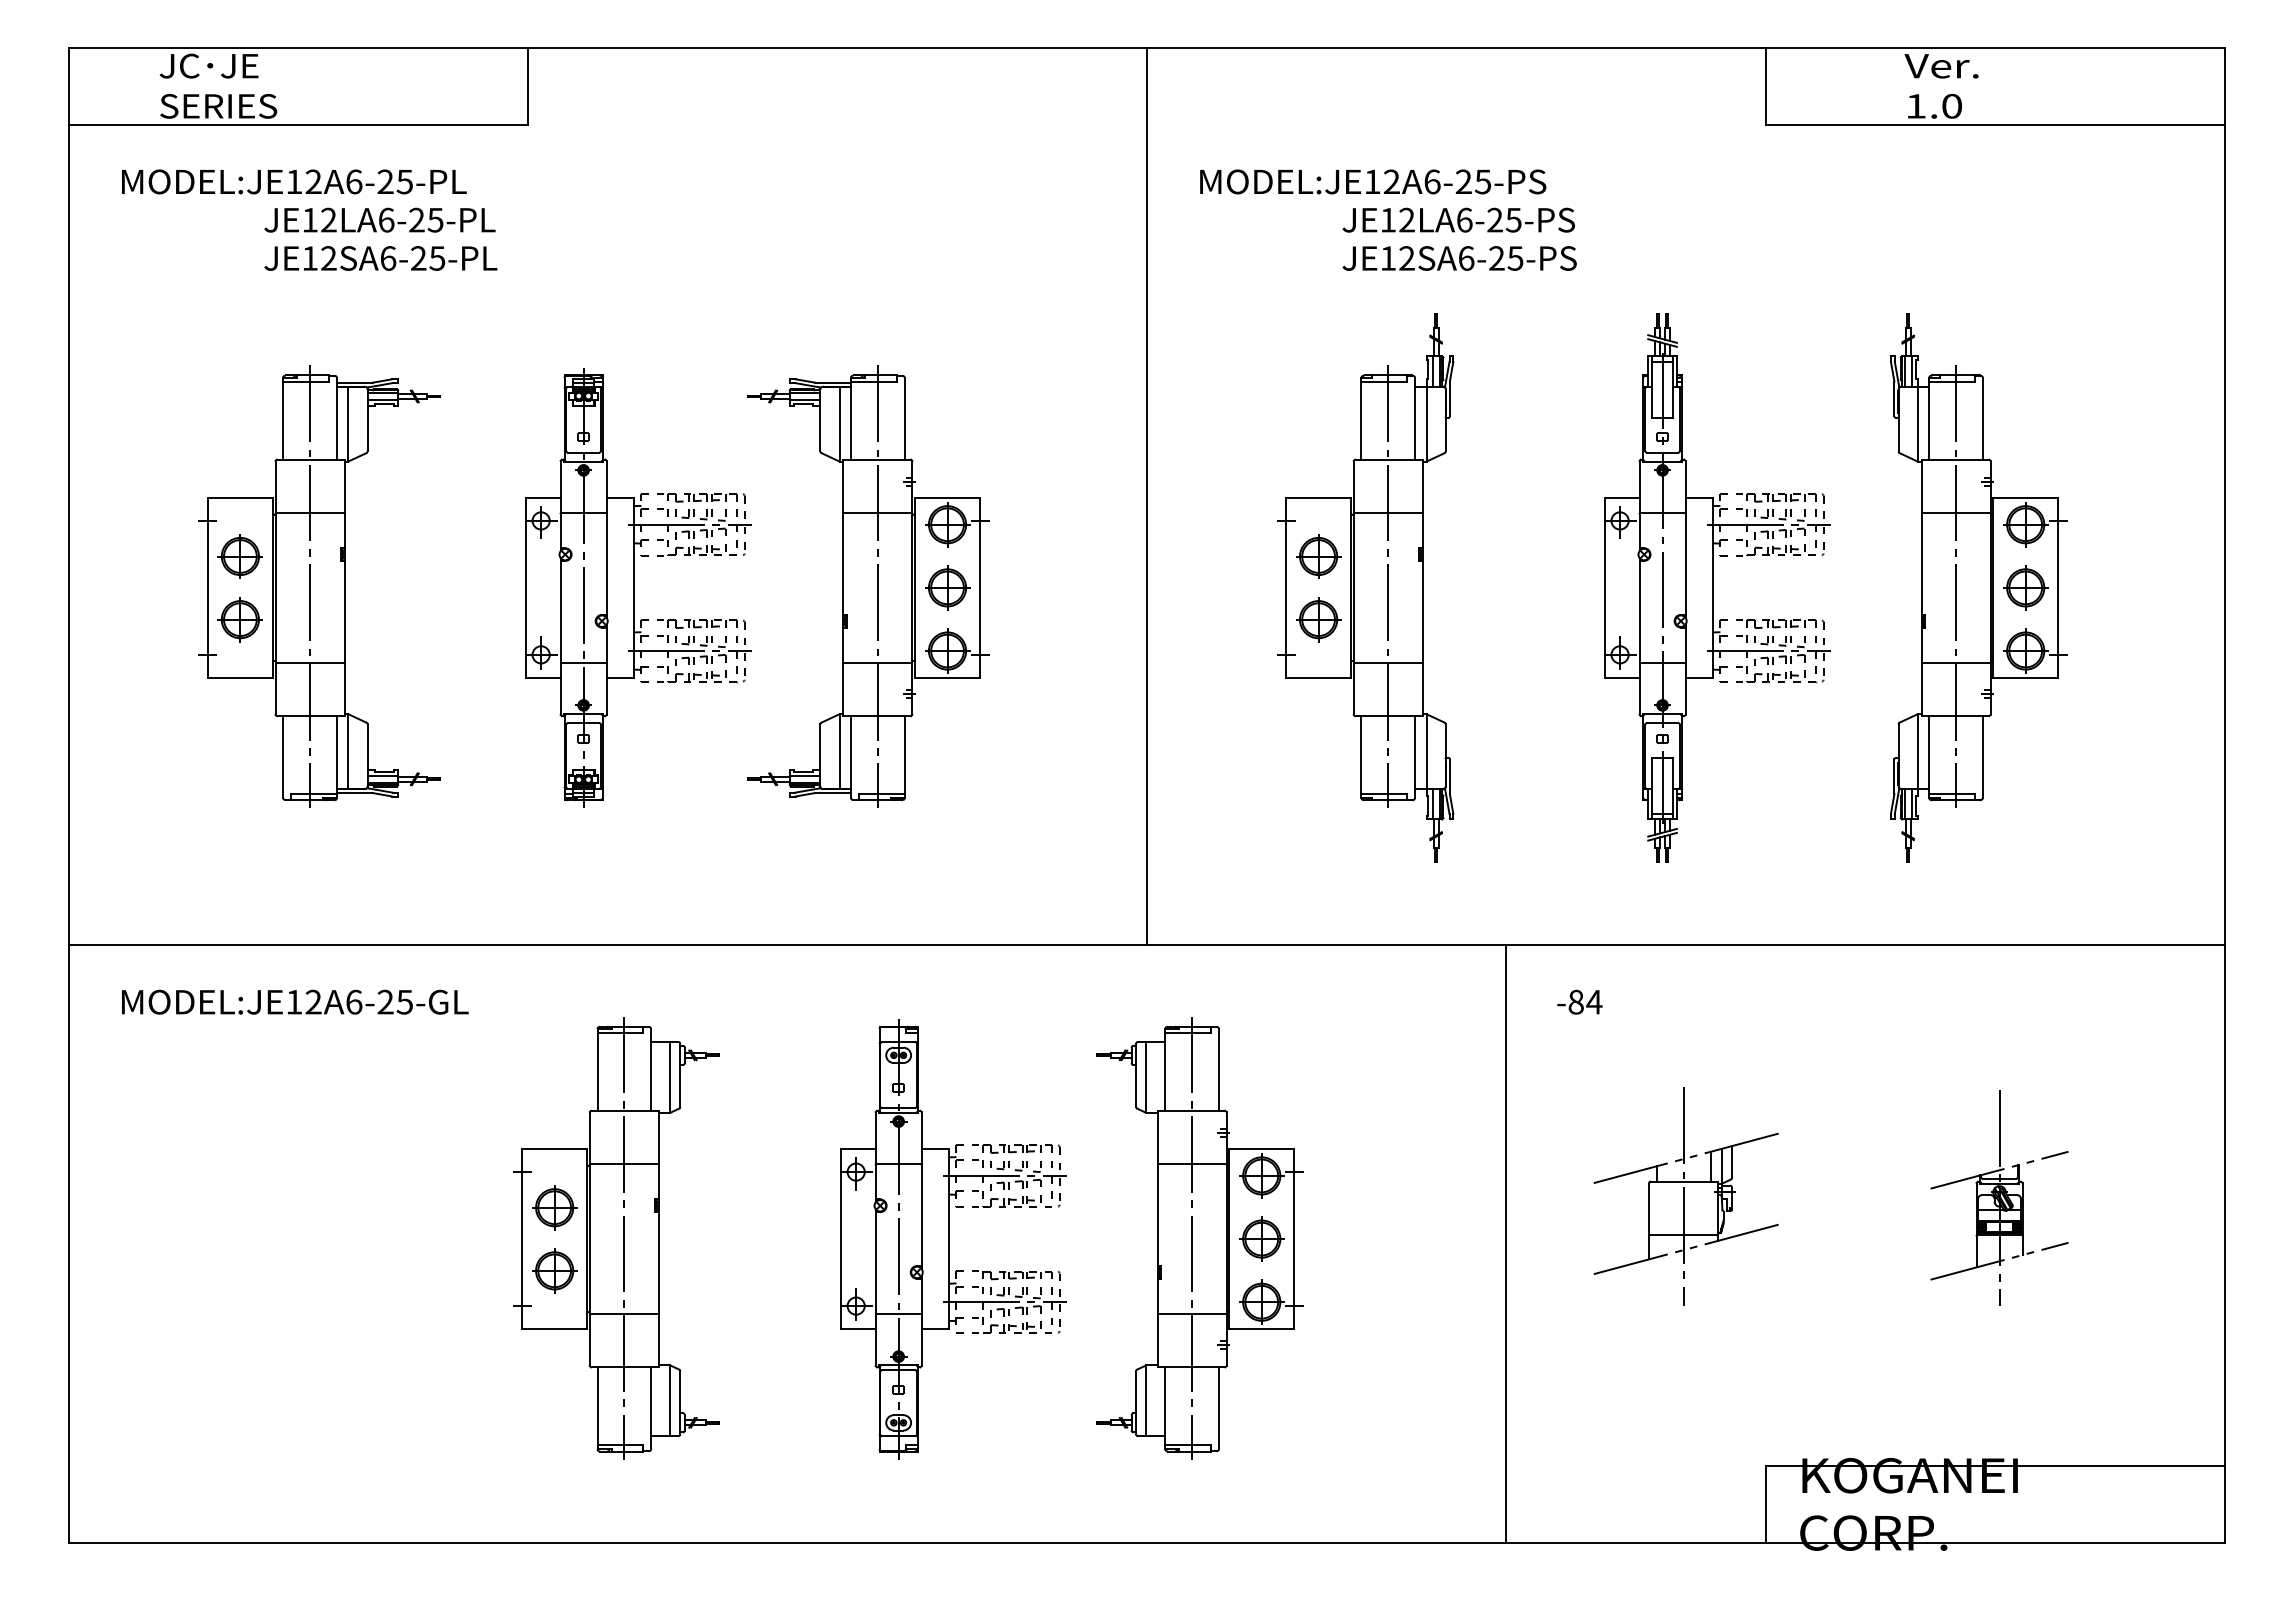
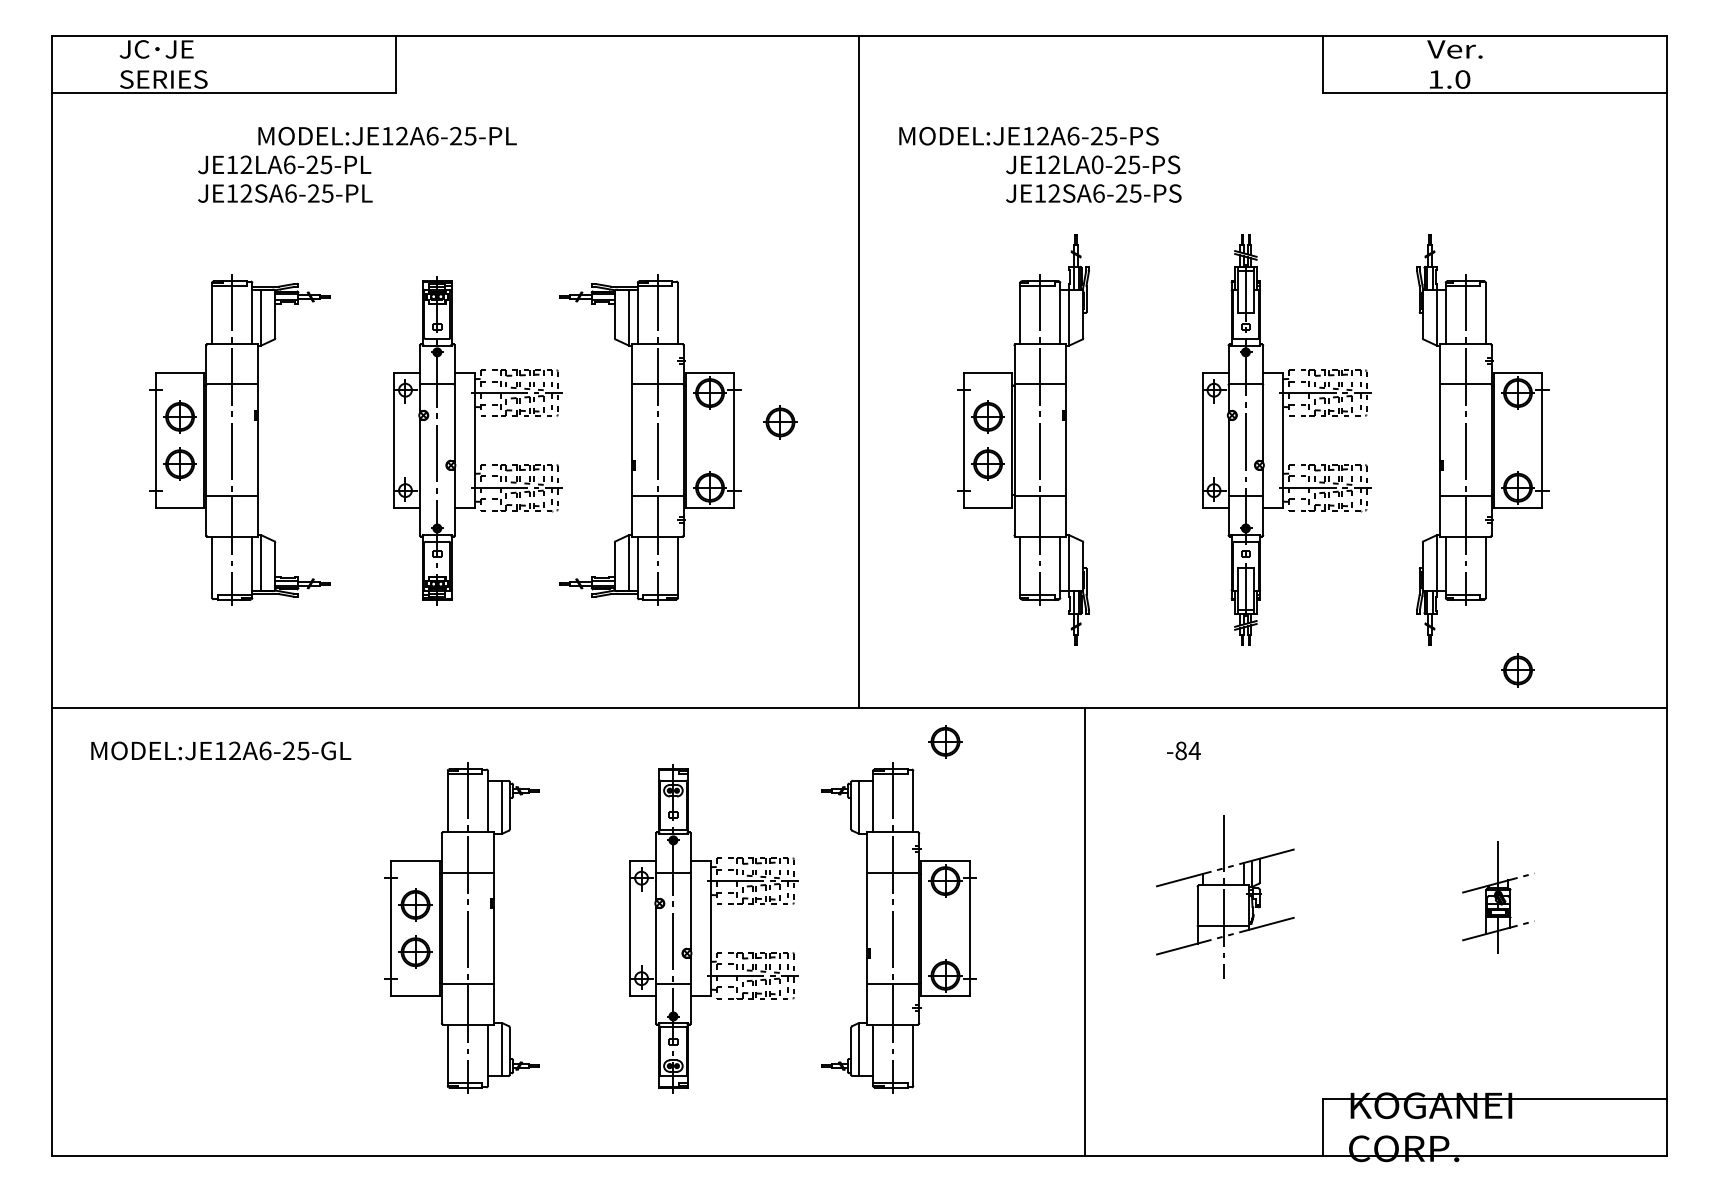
text: (294, 181) -> (387, 135), moved
text: (1464, 219) -> (1097, 164), JE12LA6-25-PS -> JE12LA0-25-PS
part: (947, 587) -> (780, 422), moved
part: (2025, 587) -> (1517, 670), moved
line: (583, 662) -> (437, 496), removed
part: (1685, 1196) -> (1224, 896), moved
part: (1999, 1197) -> (1498, 897), size x0.7
part: (1261, 1238) -> (945, 741), moved
line: (1506, 1243) -> (1084, 931), moved

